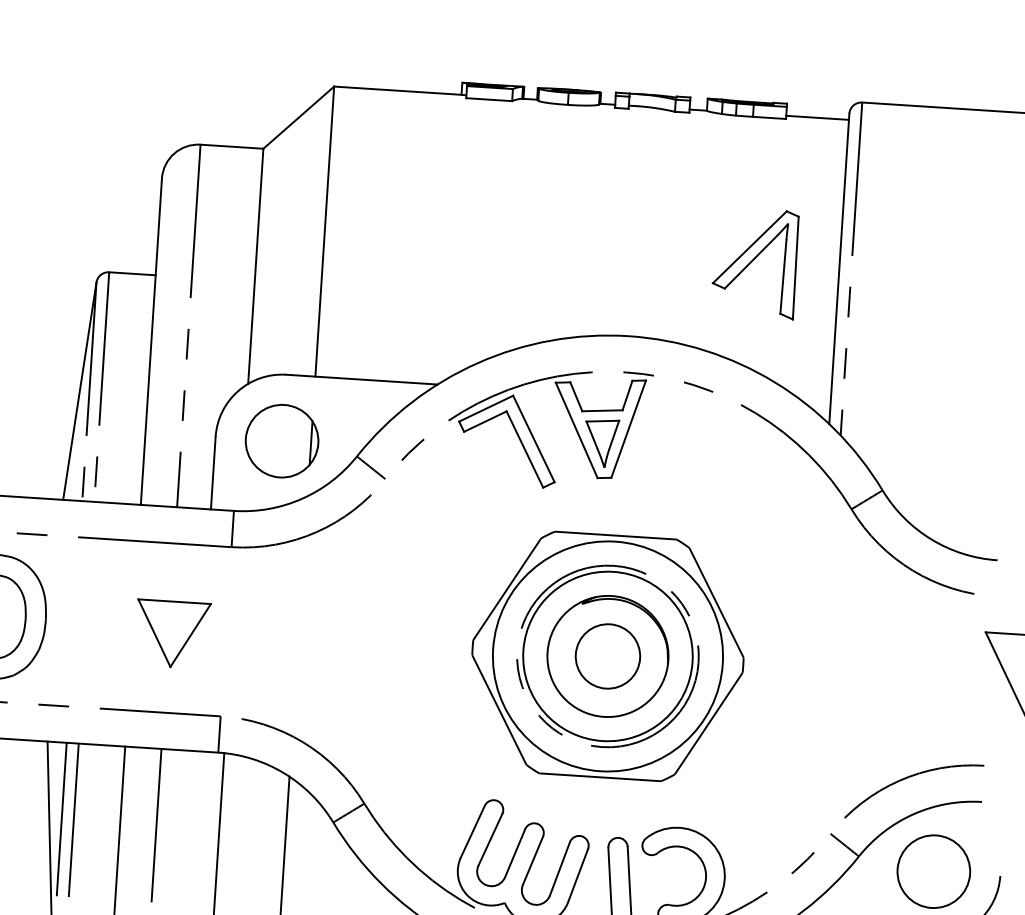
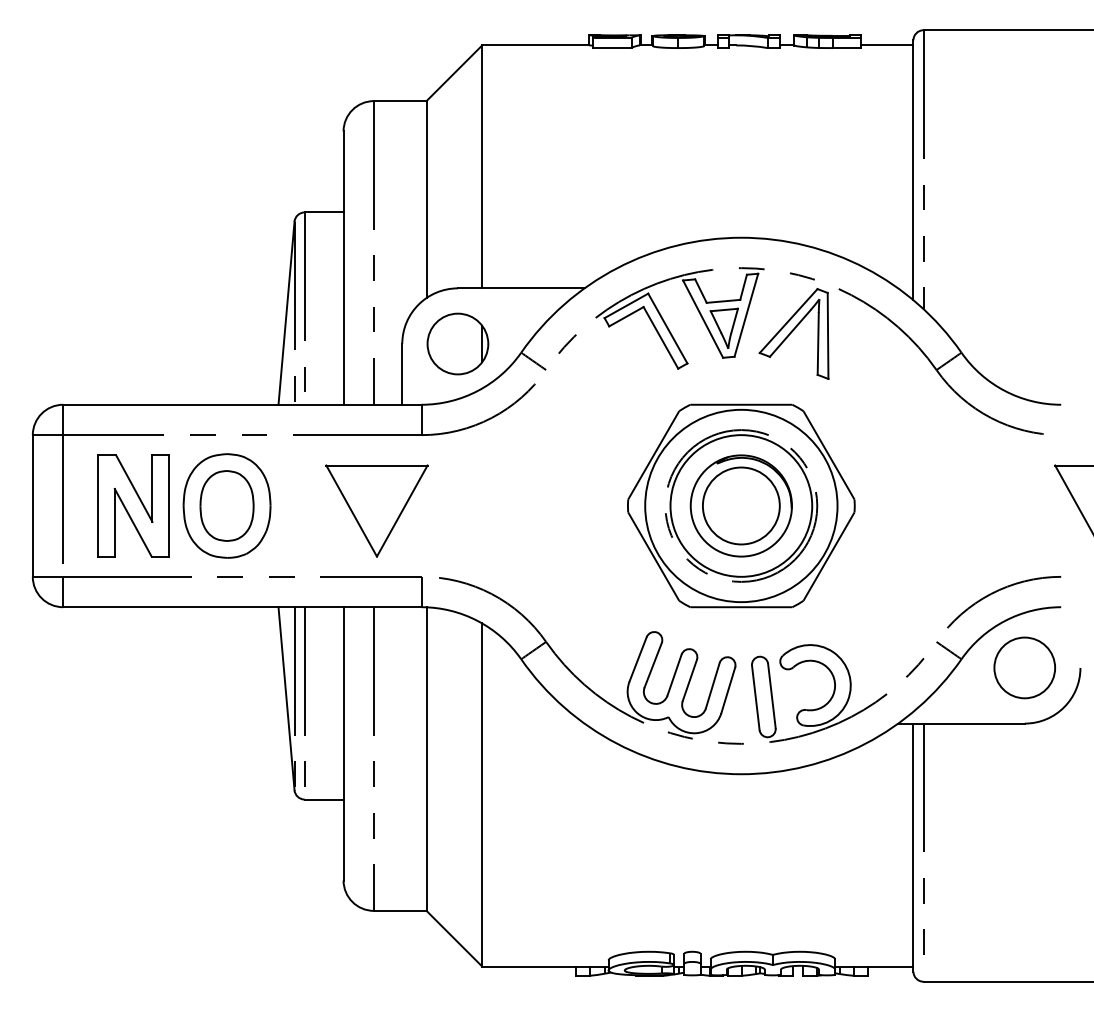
part: (754, 262) -> (793, 333), moved
part: (172, 633) -> (376, 510), size x1.67
circle: (606, 655) -> (740, 505), size x1.43

